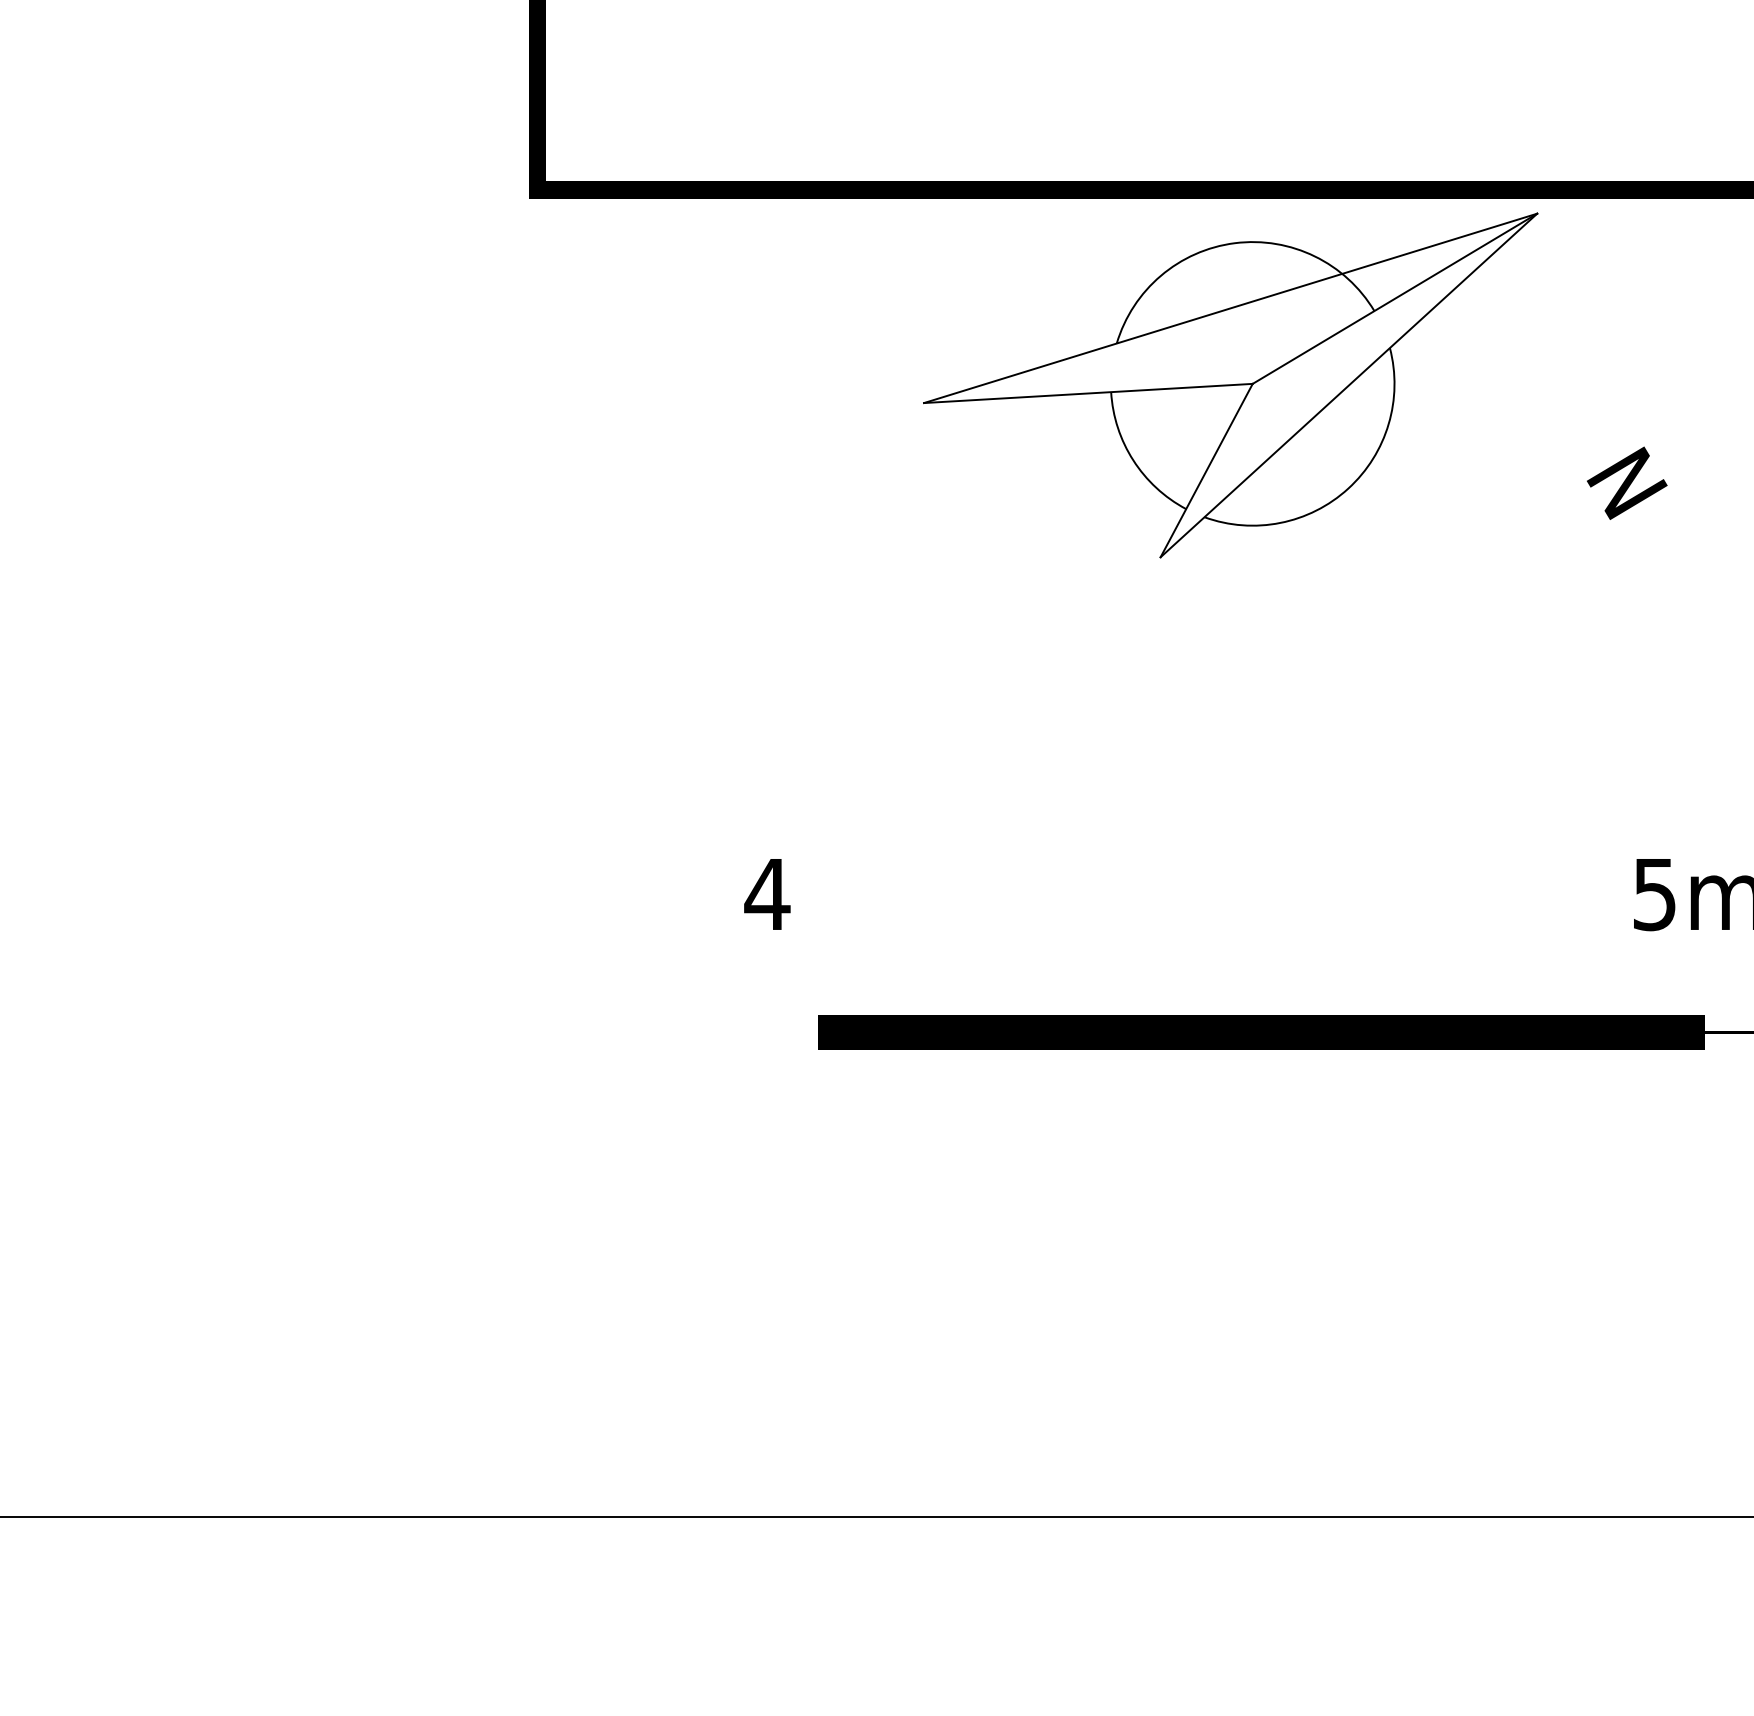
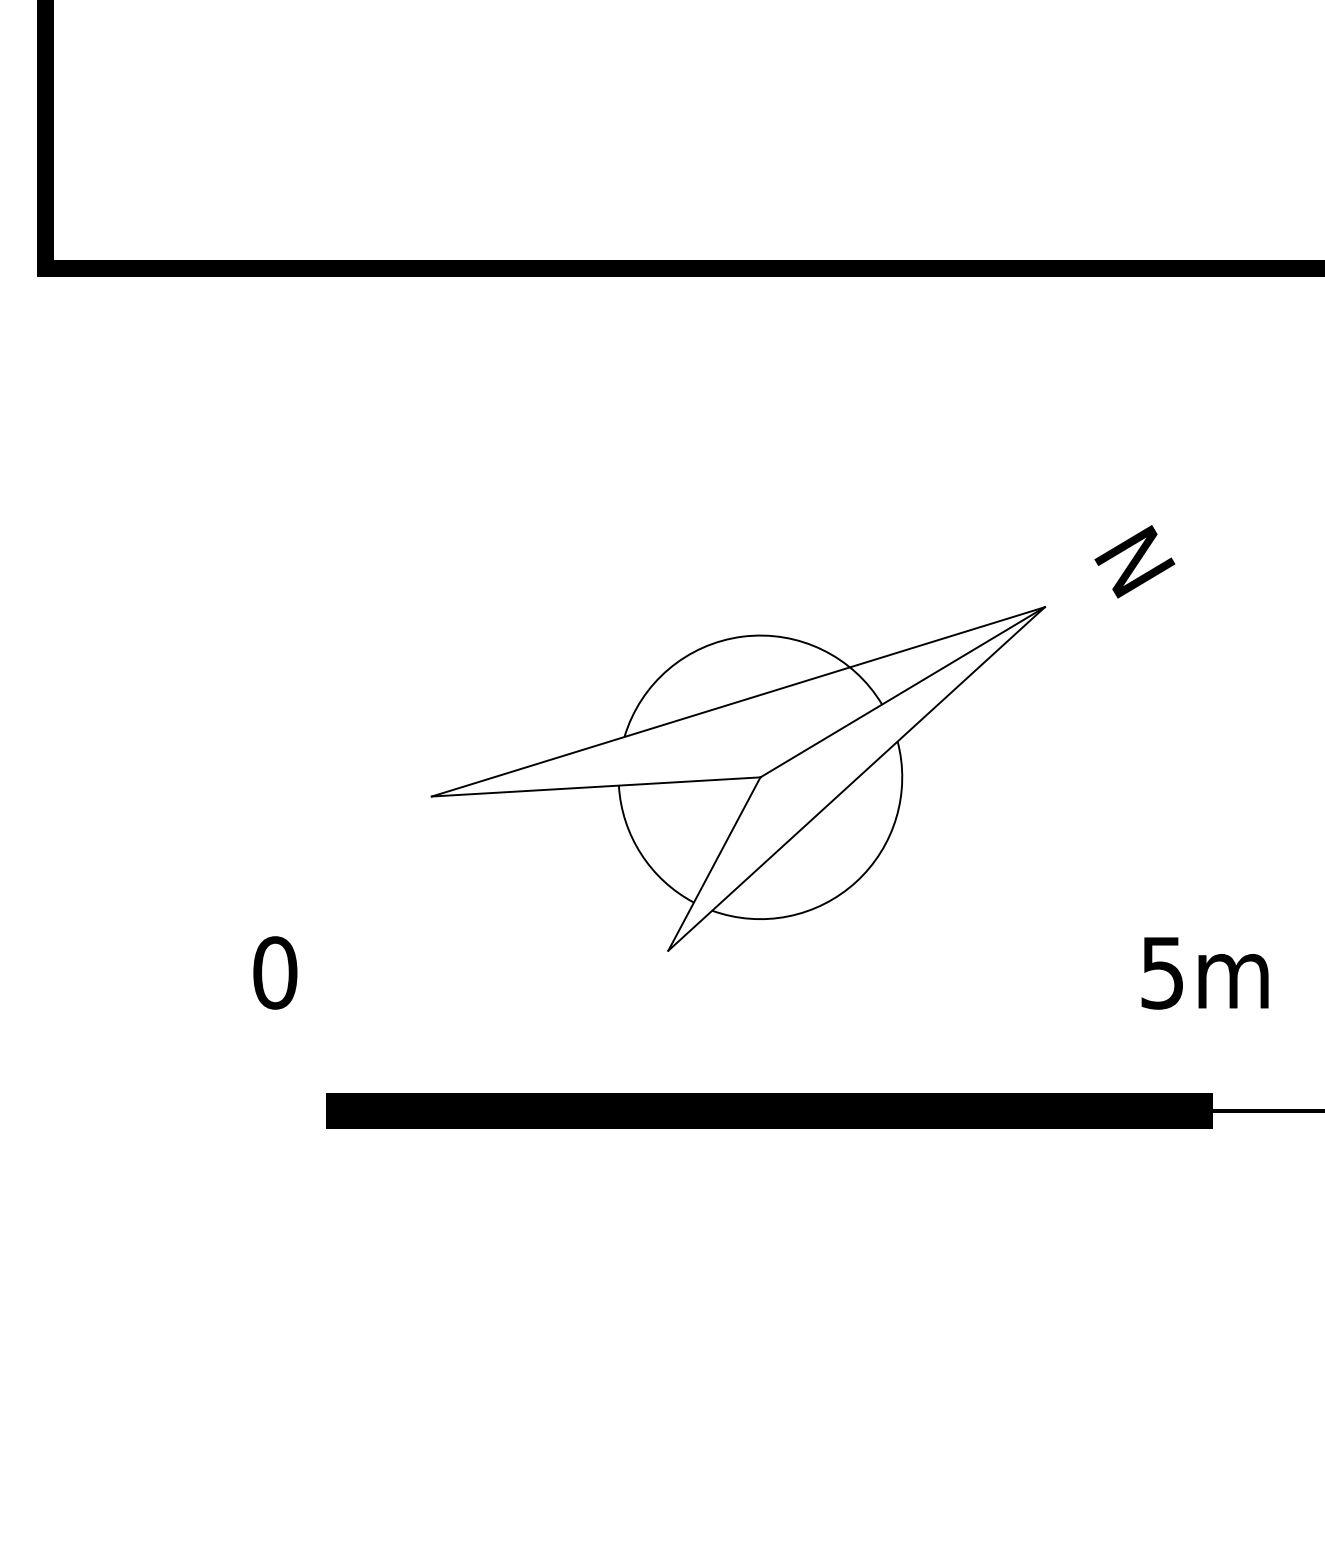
part: (1230, 385) -> (738, 778), moved
text: (767, 894) -> (275, 972), 4 -> 0

